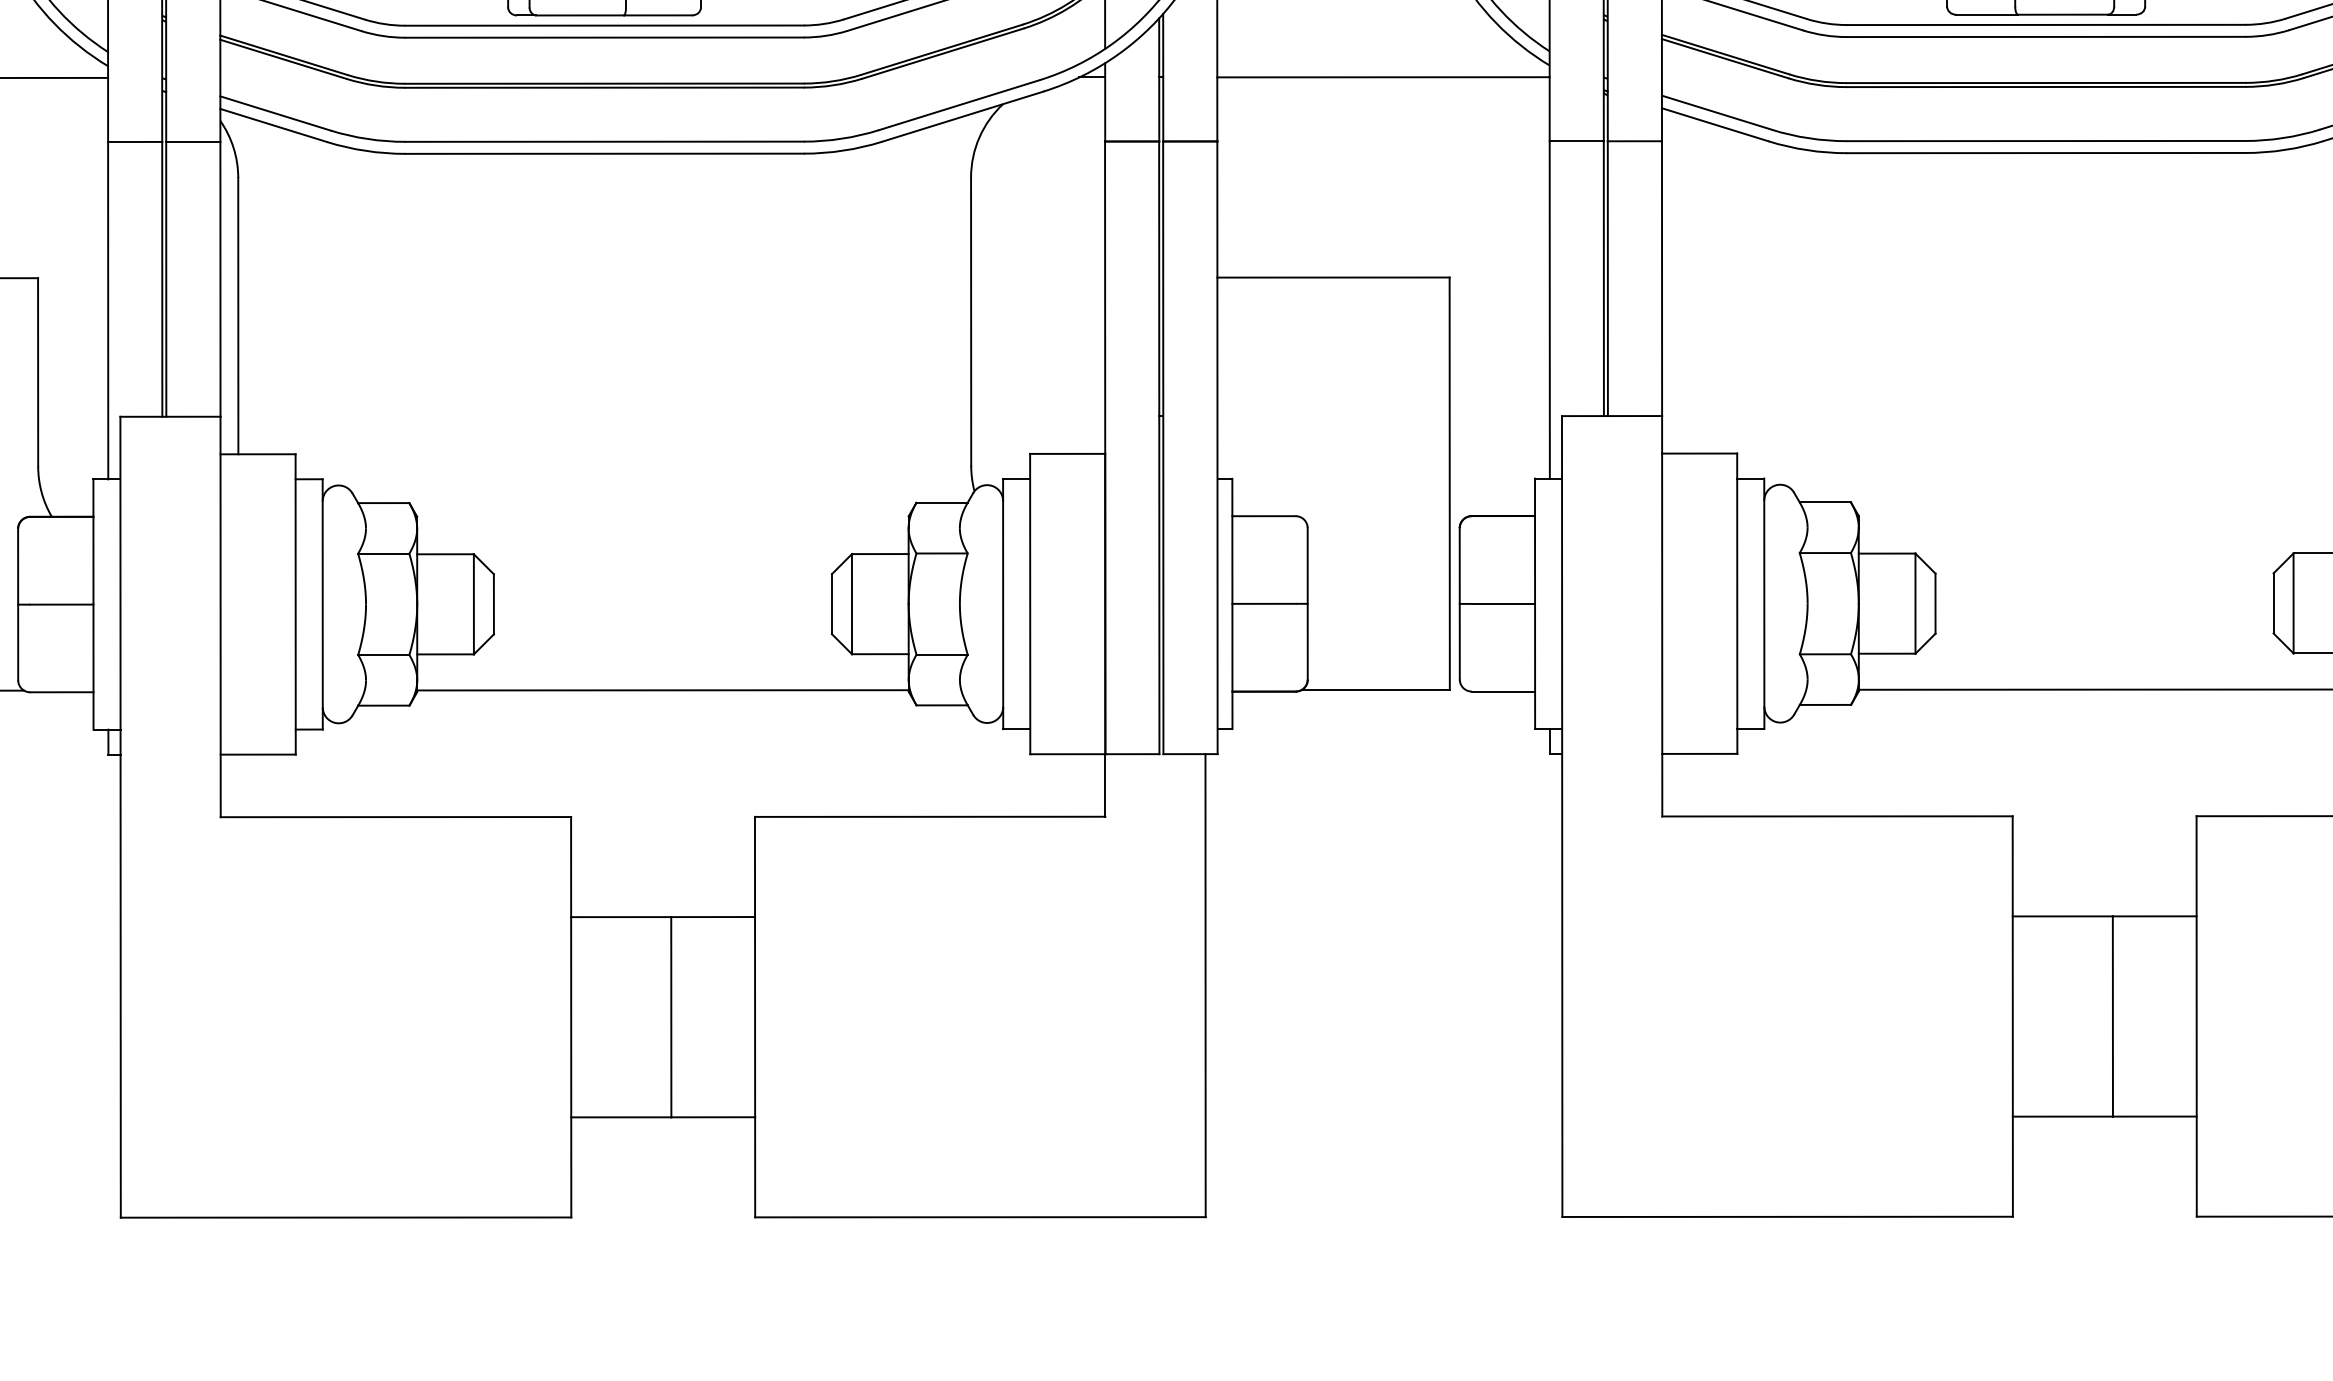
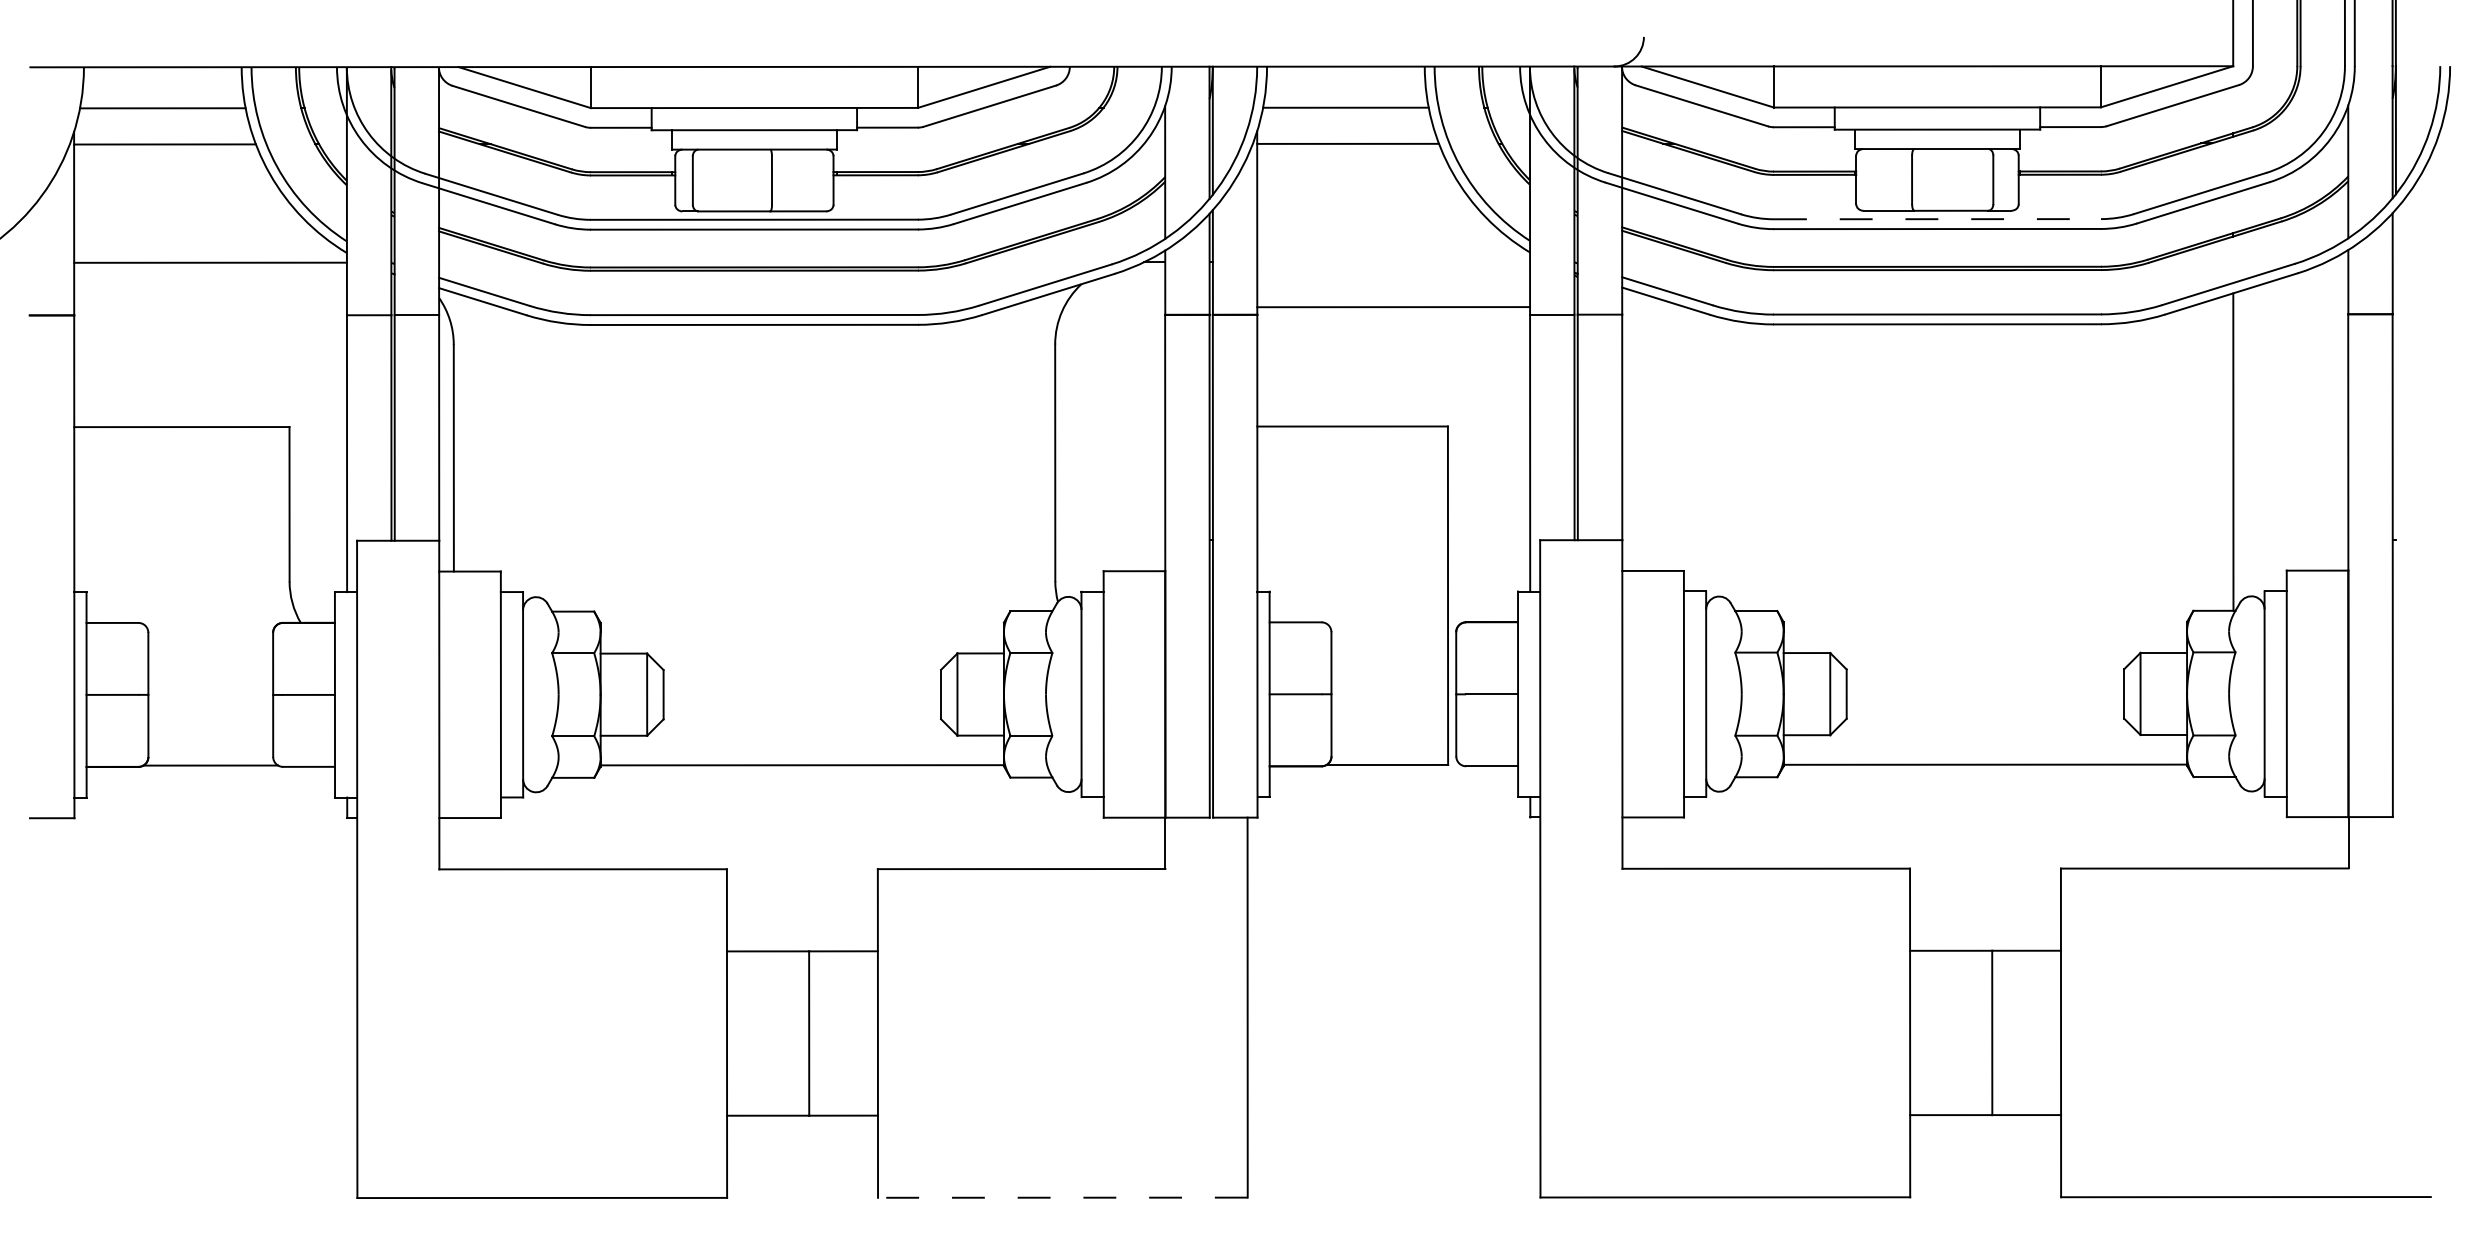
line: (2047, 25) -> (1938, 219), solid -> dashed
line: (1383, 77) -> (1393, 307), moved
line: (979, 1217) -> (1062, 1197), solid -> dashed

